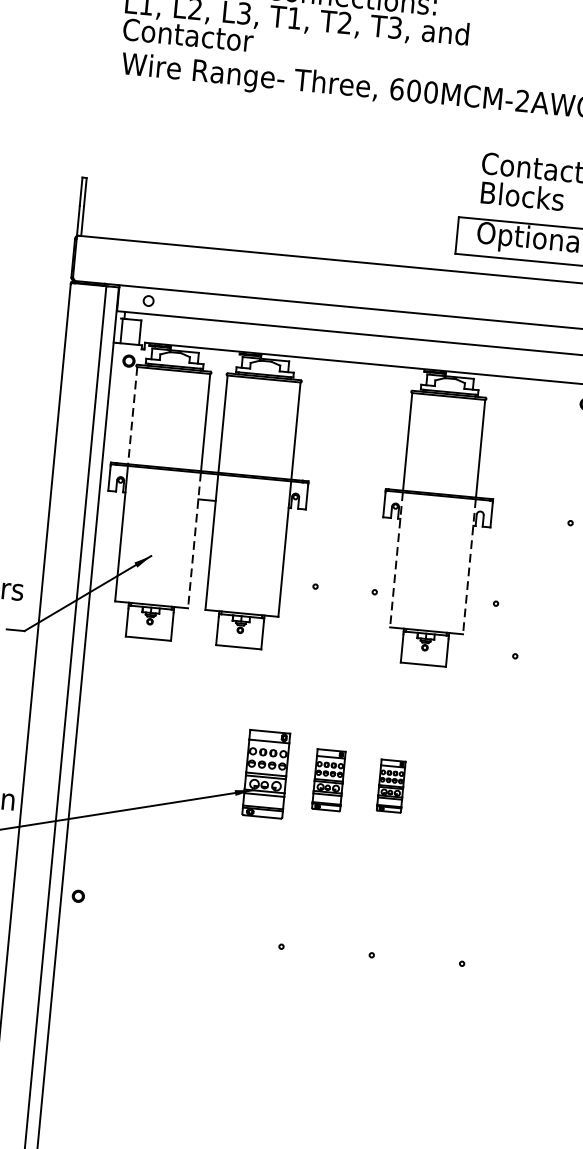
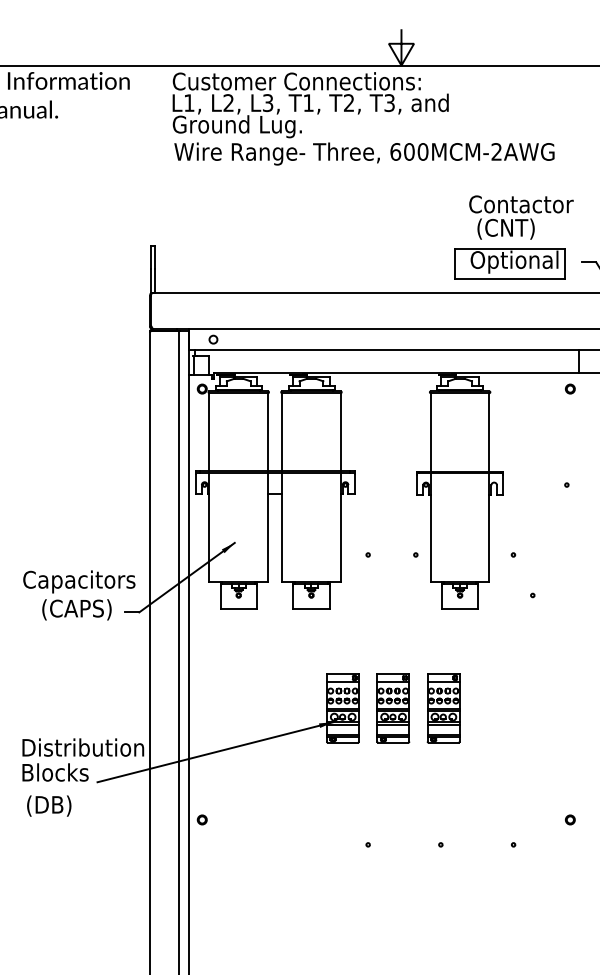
text: (208, 39) -> (241, 126), Contactor -> Ground Lug.
text: (521, 197) -> (503, 228), Blocks -> (CNT)
line: (132, 415) -> (209, 432), dashed -> solid
line: (194, 540) -> (268, 527), dashed -> solid
line: (396, 561) -> (430, 528), dashed -> solid
line: (469, 568) -> (489, 528), dashed -> solid
part: (328, 780) -> (393, 708), size x1.43
part: (391, 786) -> (443, 708), size x1.67
part: (535, 938) -> (570, 819), added

